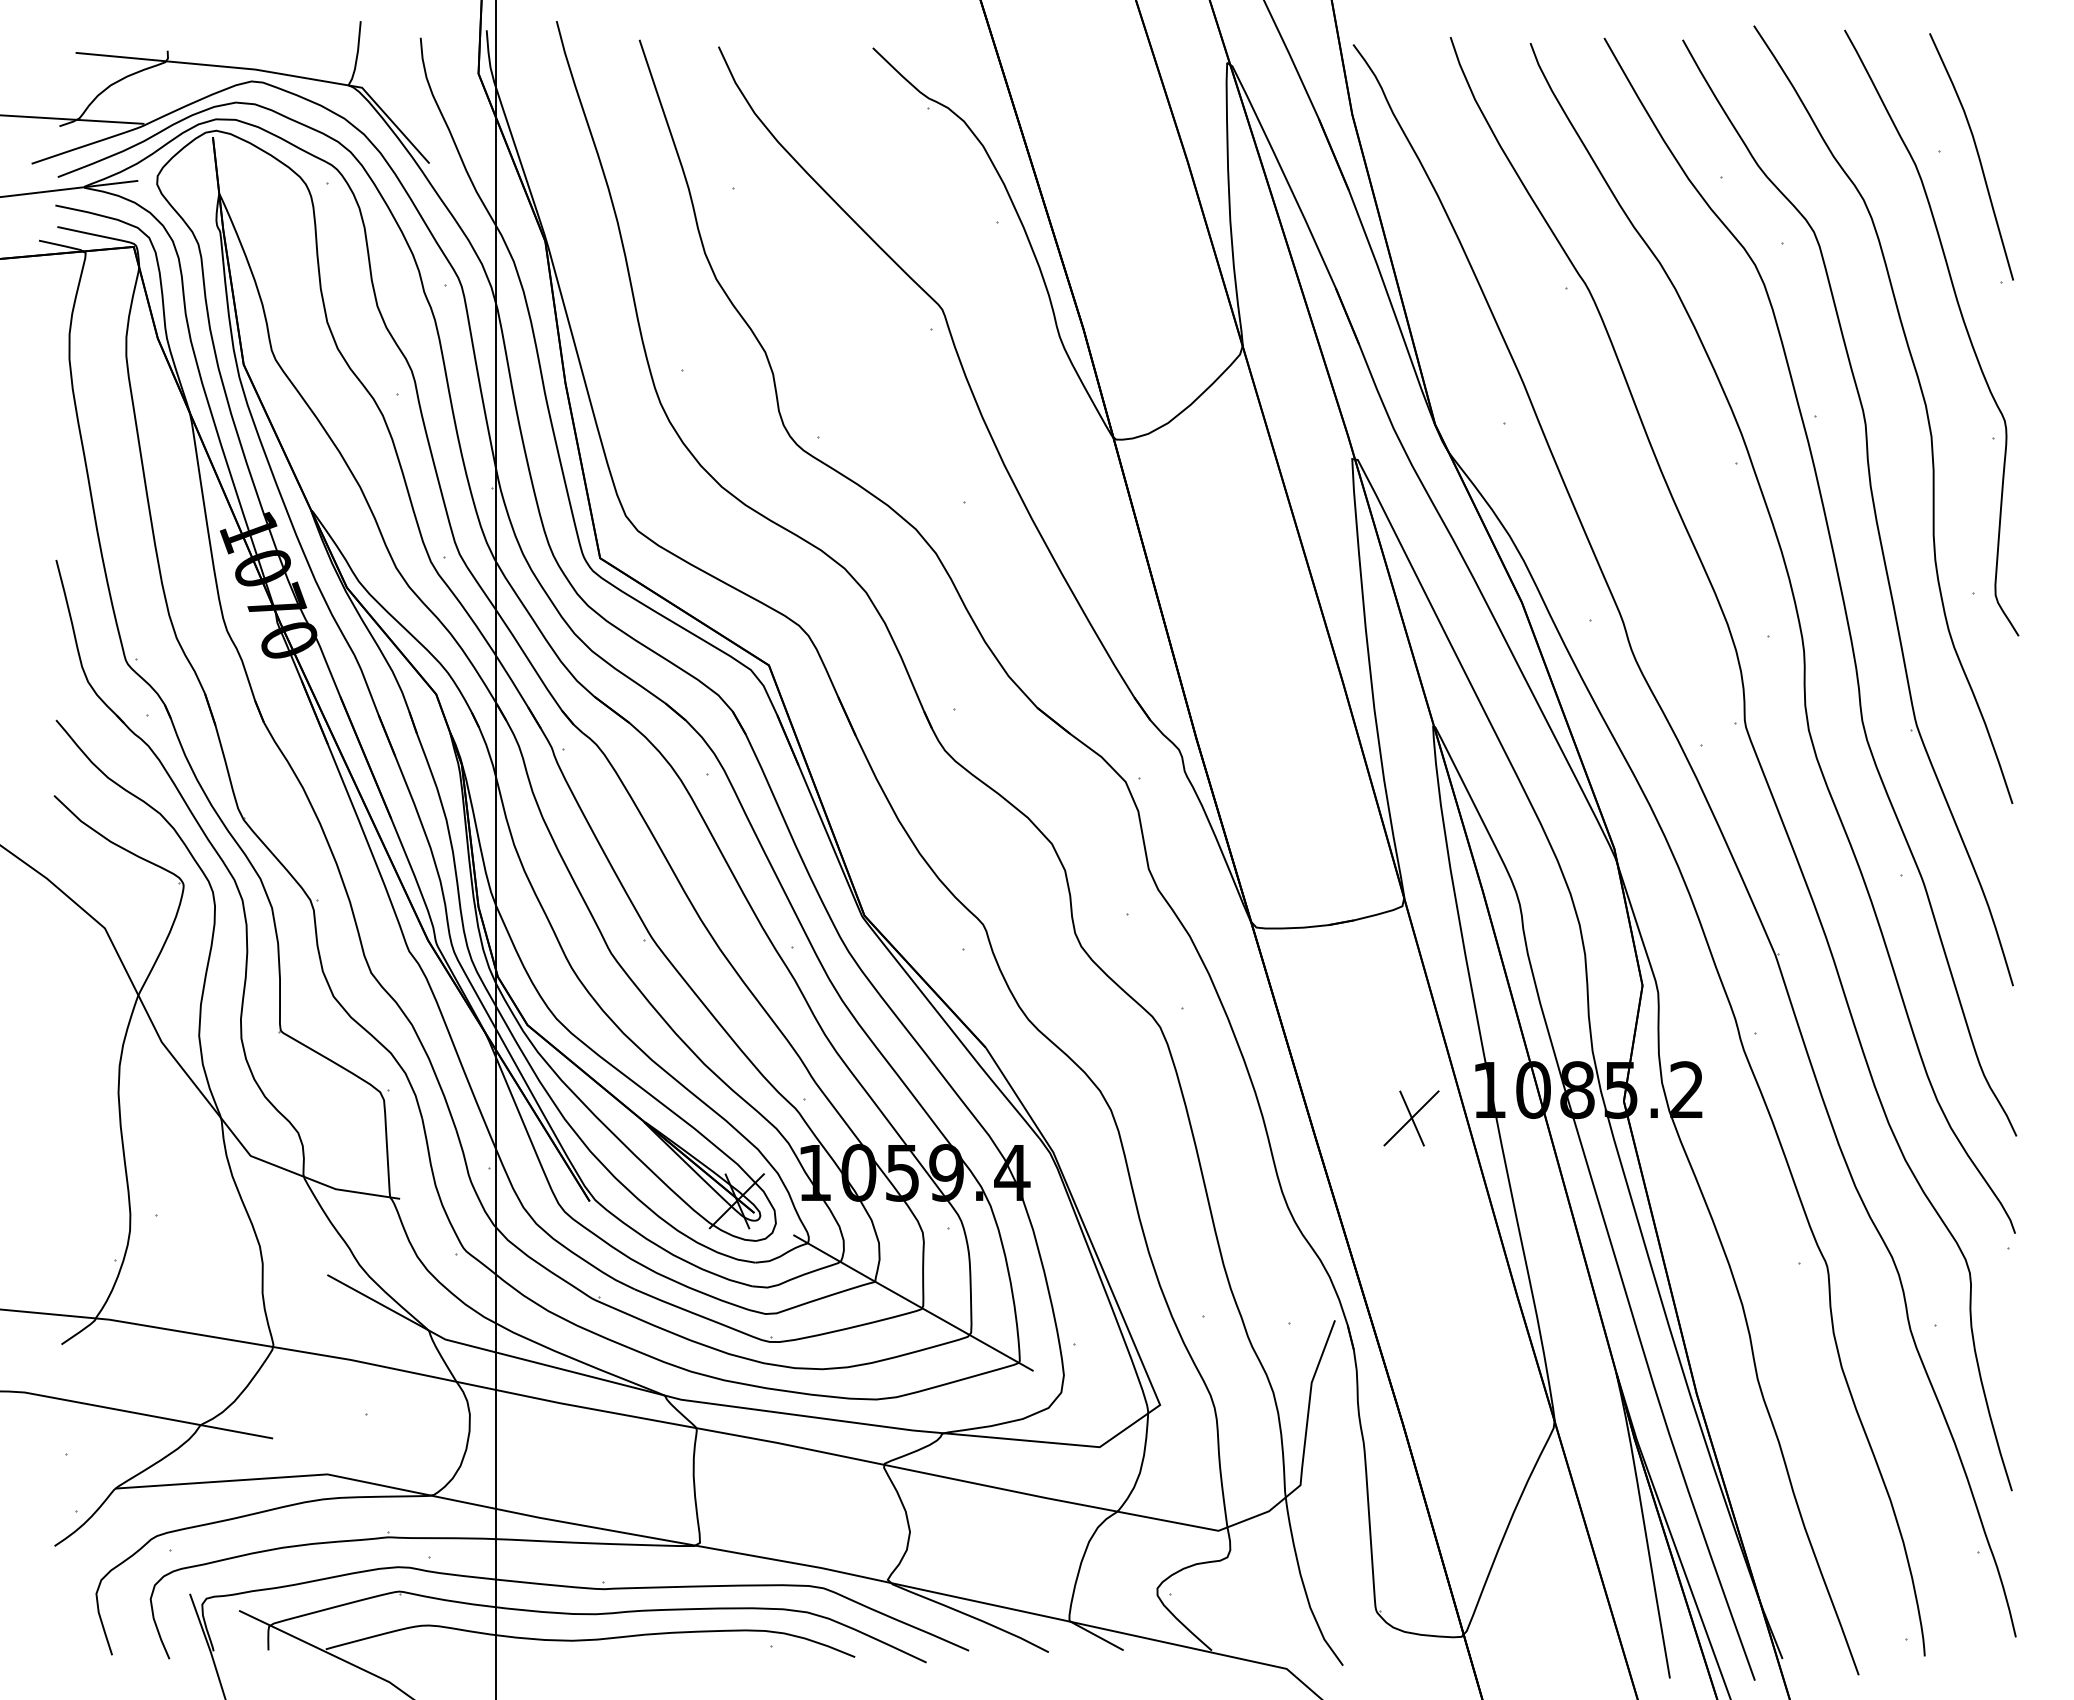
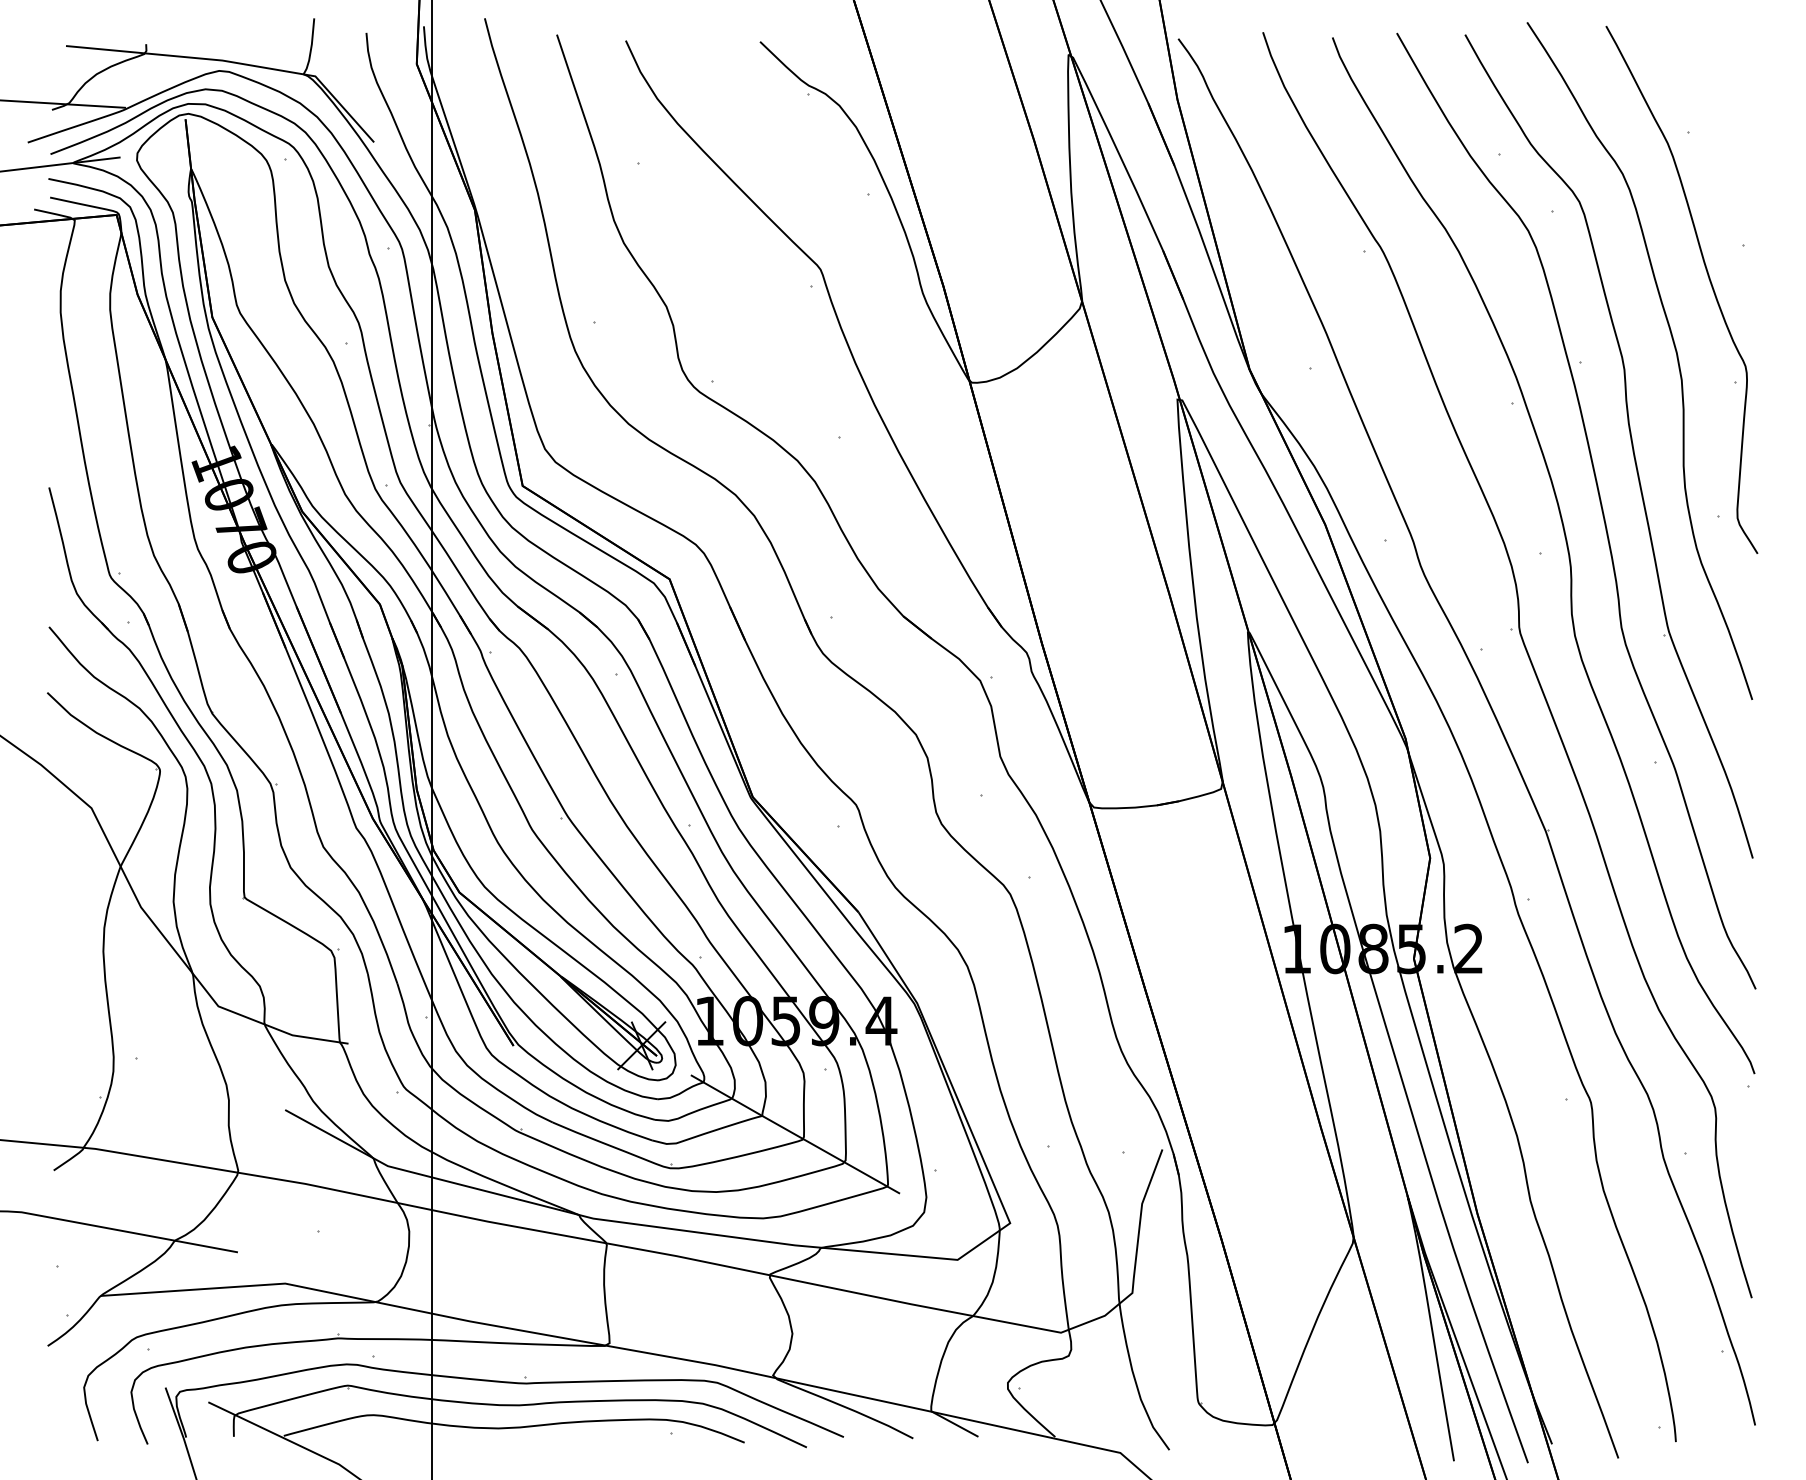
curve: (1977, 156) -> (1721, 136), removed
part: (1411, 1118) -> (1229, 973), removed

